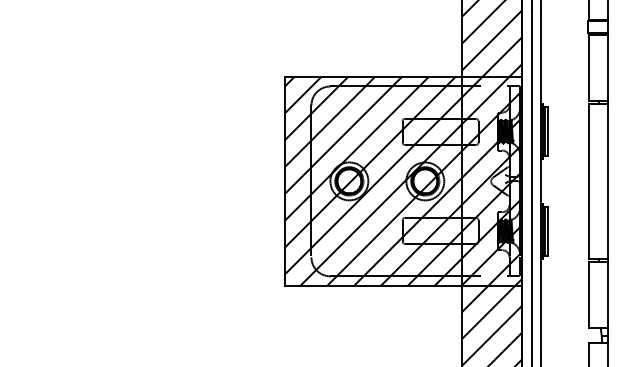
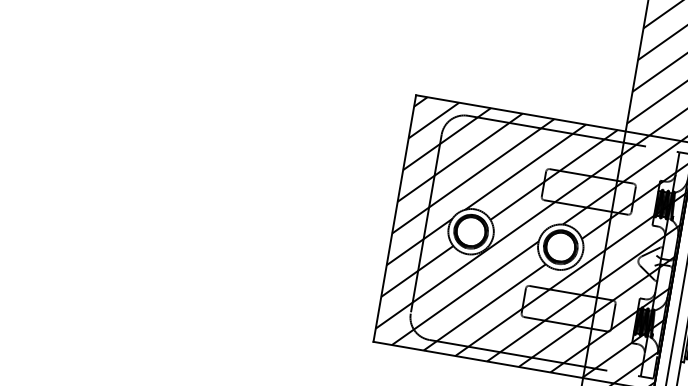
hatch: (347, 179) -> (469, 229), removed
hatch: (423, 179) -> (558, 244), removed

